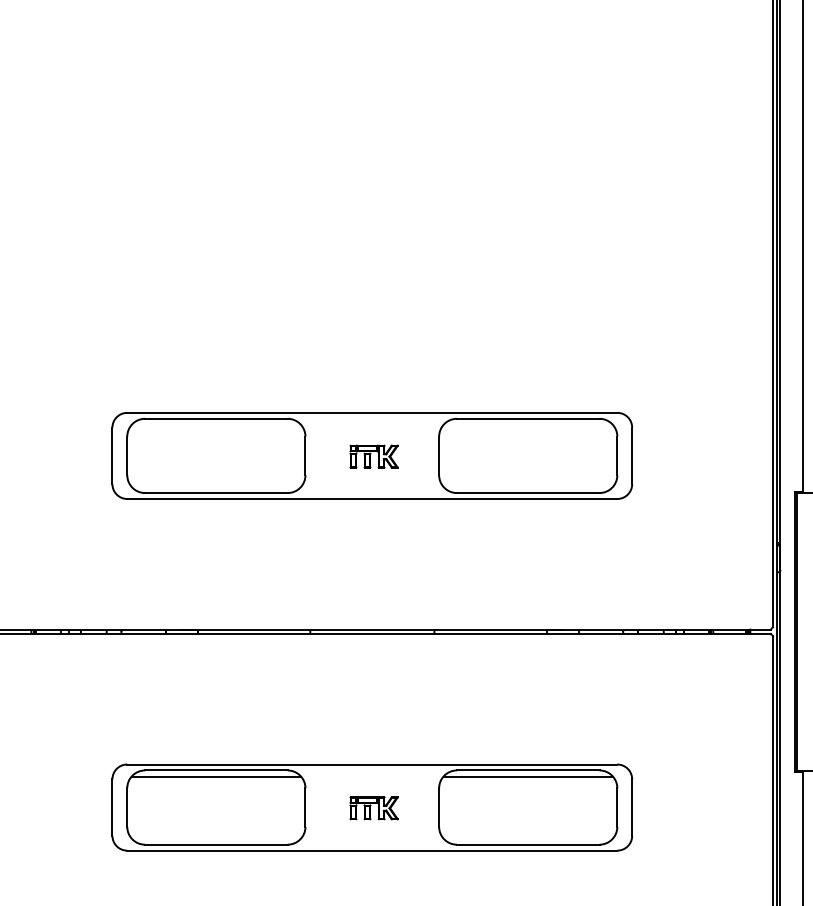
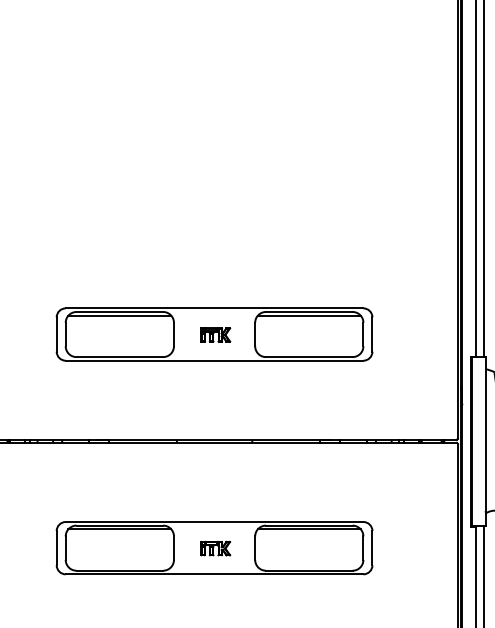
line: (215, 424) -> (119, 315), added
line: (526, 424) -> (308, 315), added

